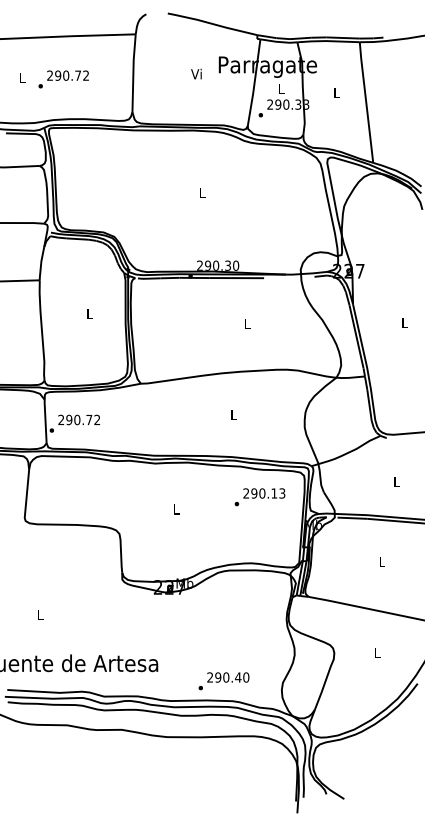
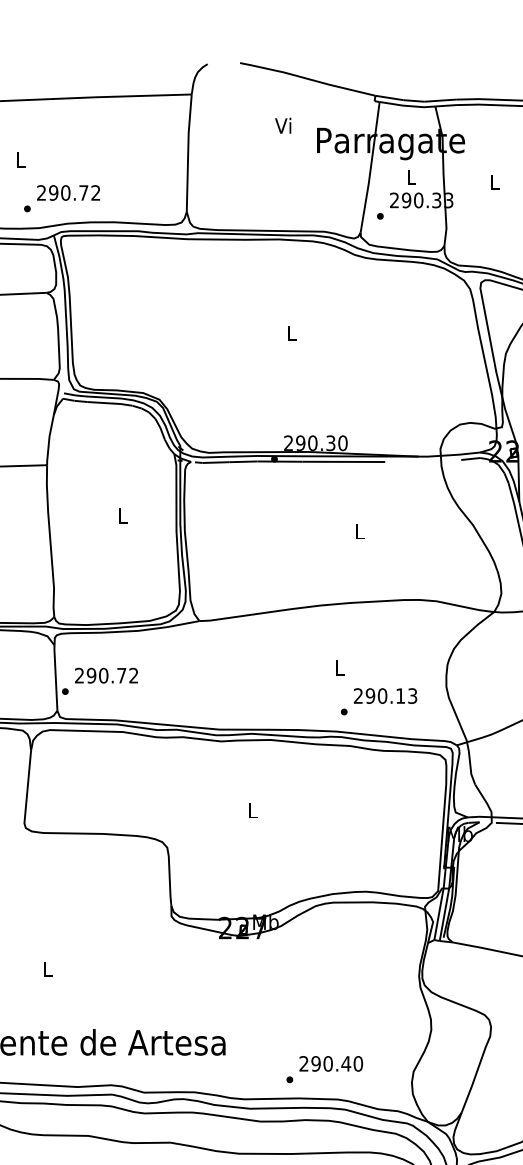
text: (196, 73) -> (283, 124), moved
text: (63, 79) -> (61, 198), moved
text: (259, 497) -> (378, 702), moved

